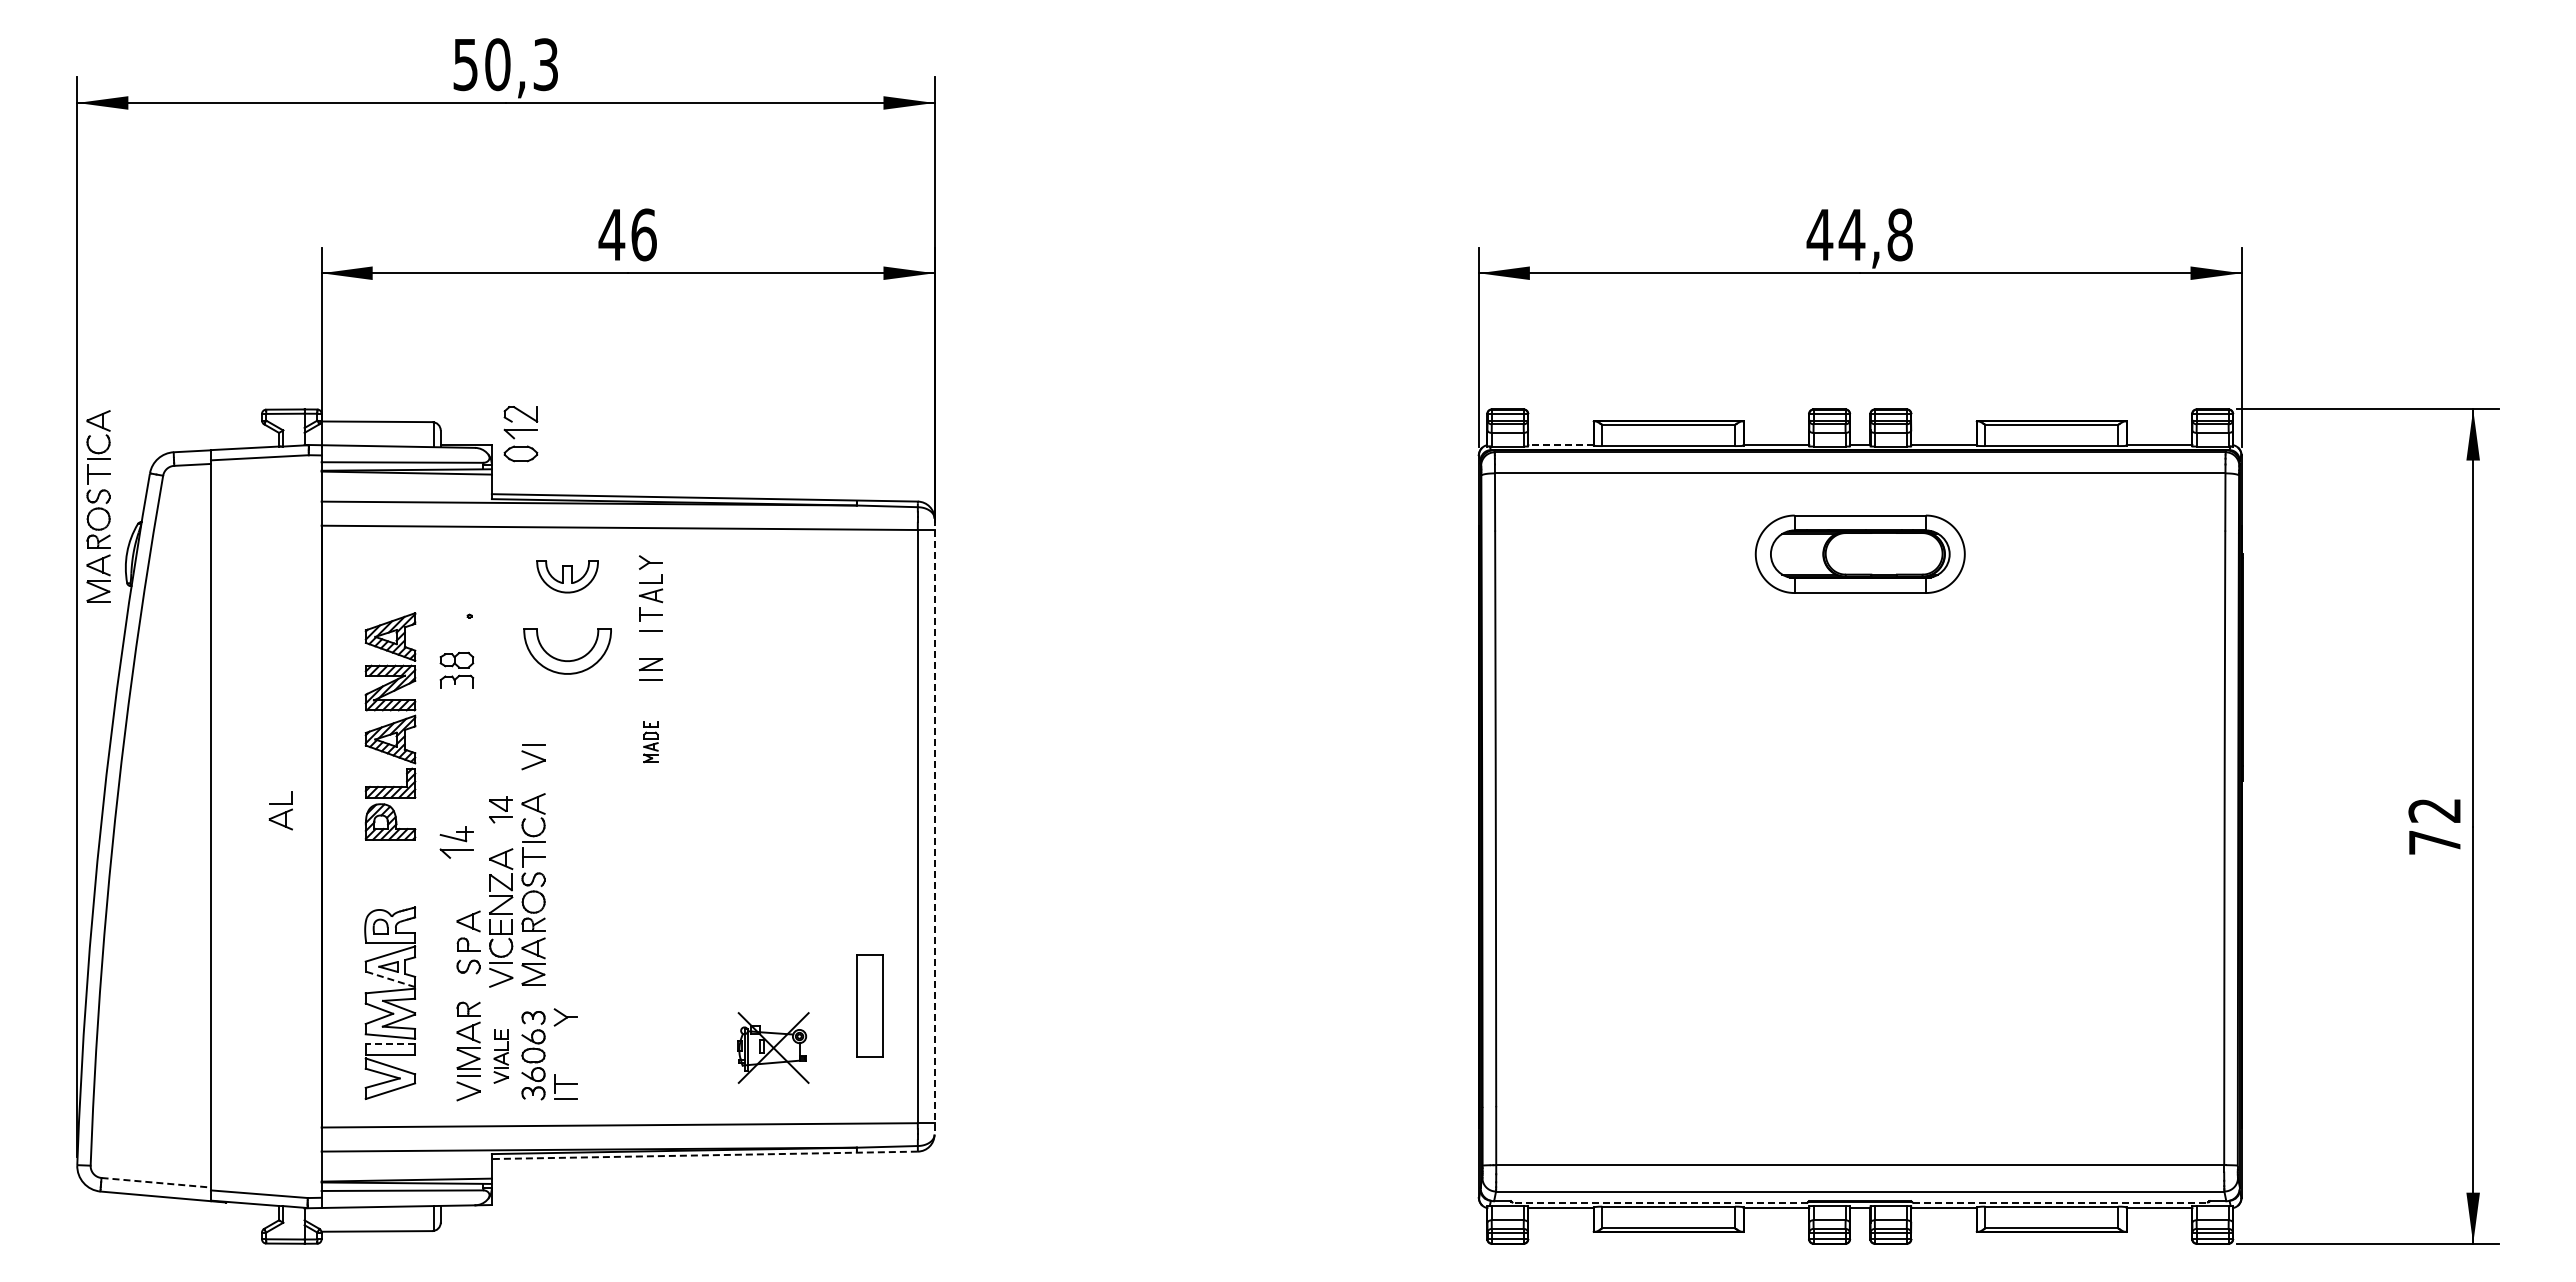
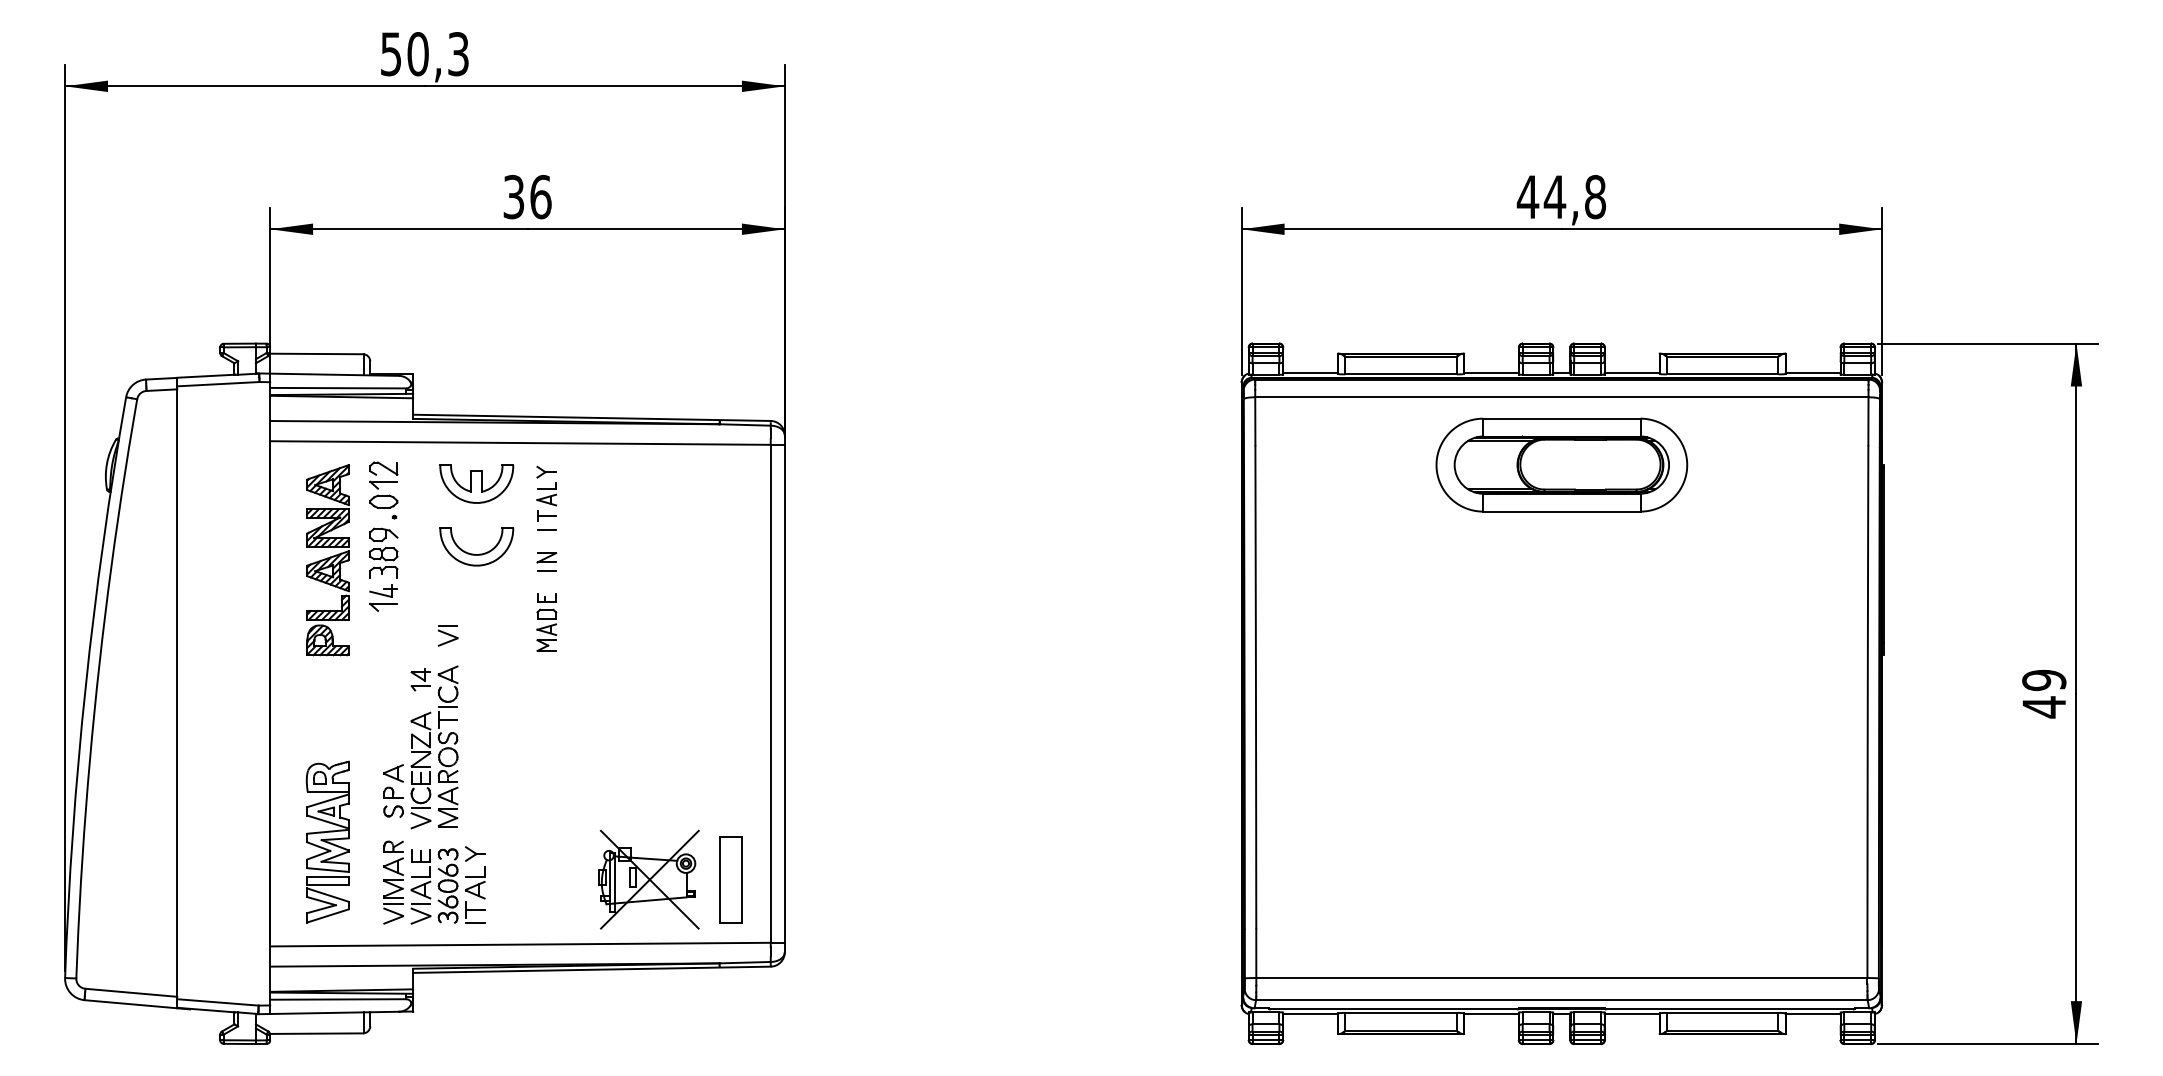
text: (611, 234) -> (513, 196), 46 -> 36
part: (520, 434) -> (383, 485), moved
line: (1560, 444) -> (1310, 373), dashed -> solid
part: (98, 506) -> (82, 425), removed
part: (1860, 554) -> (1562, 465), size x1.43
part: (567, 576) -> (476, 483), size x1.43
part: (456, 637) -> (383, 535), added
part: (390, 726) -> (328, 560), moved
part: (650, 741) -> (546, 622), size x1.67
part: (280, 810) -> (474, 882), moved
line: (934, 826) -> (784, 693), dashed -> solid
text: (2434, 827) -> (2043, 694), 72 -> 49
part: (456, 842) -> (383, 598), moved
line: (390, 979) -> (328, 822), dashed -> solid
part: (869, 1005) -> (730, 879), moved
line: (390, 1044) -> (328, 876), dashed -> solid
part: (773, 1047) -> (649, 879), size x1.67
part: (501, 1056) -> (421, 886), size x1.67
line: (704, 1155) -> (591, 969), dashed -> solid
line: (156, 1182) -> (131, 992), dashed -> solid
line: (1660, 1202) -> (1394, 1009), dashed -> solid
line: (2060, 1202) -> (1730, 1009), dashed -> solid

